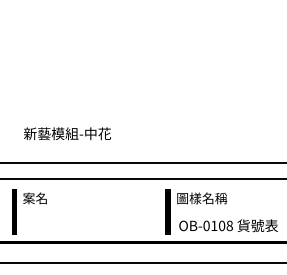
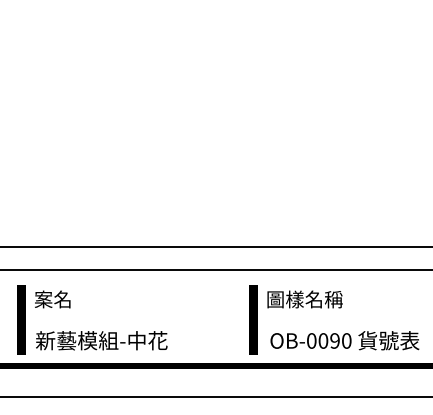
text: (67, 133) -> (101, 340), moved
text: (221, 225) -> (334, 340), OB-0108 -> OB-0090

